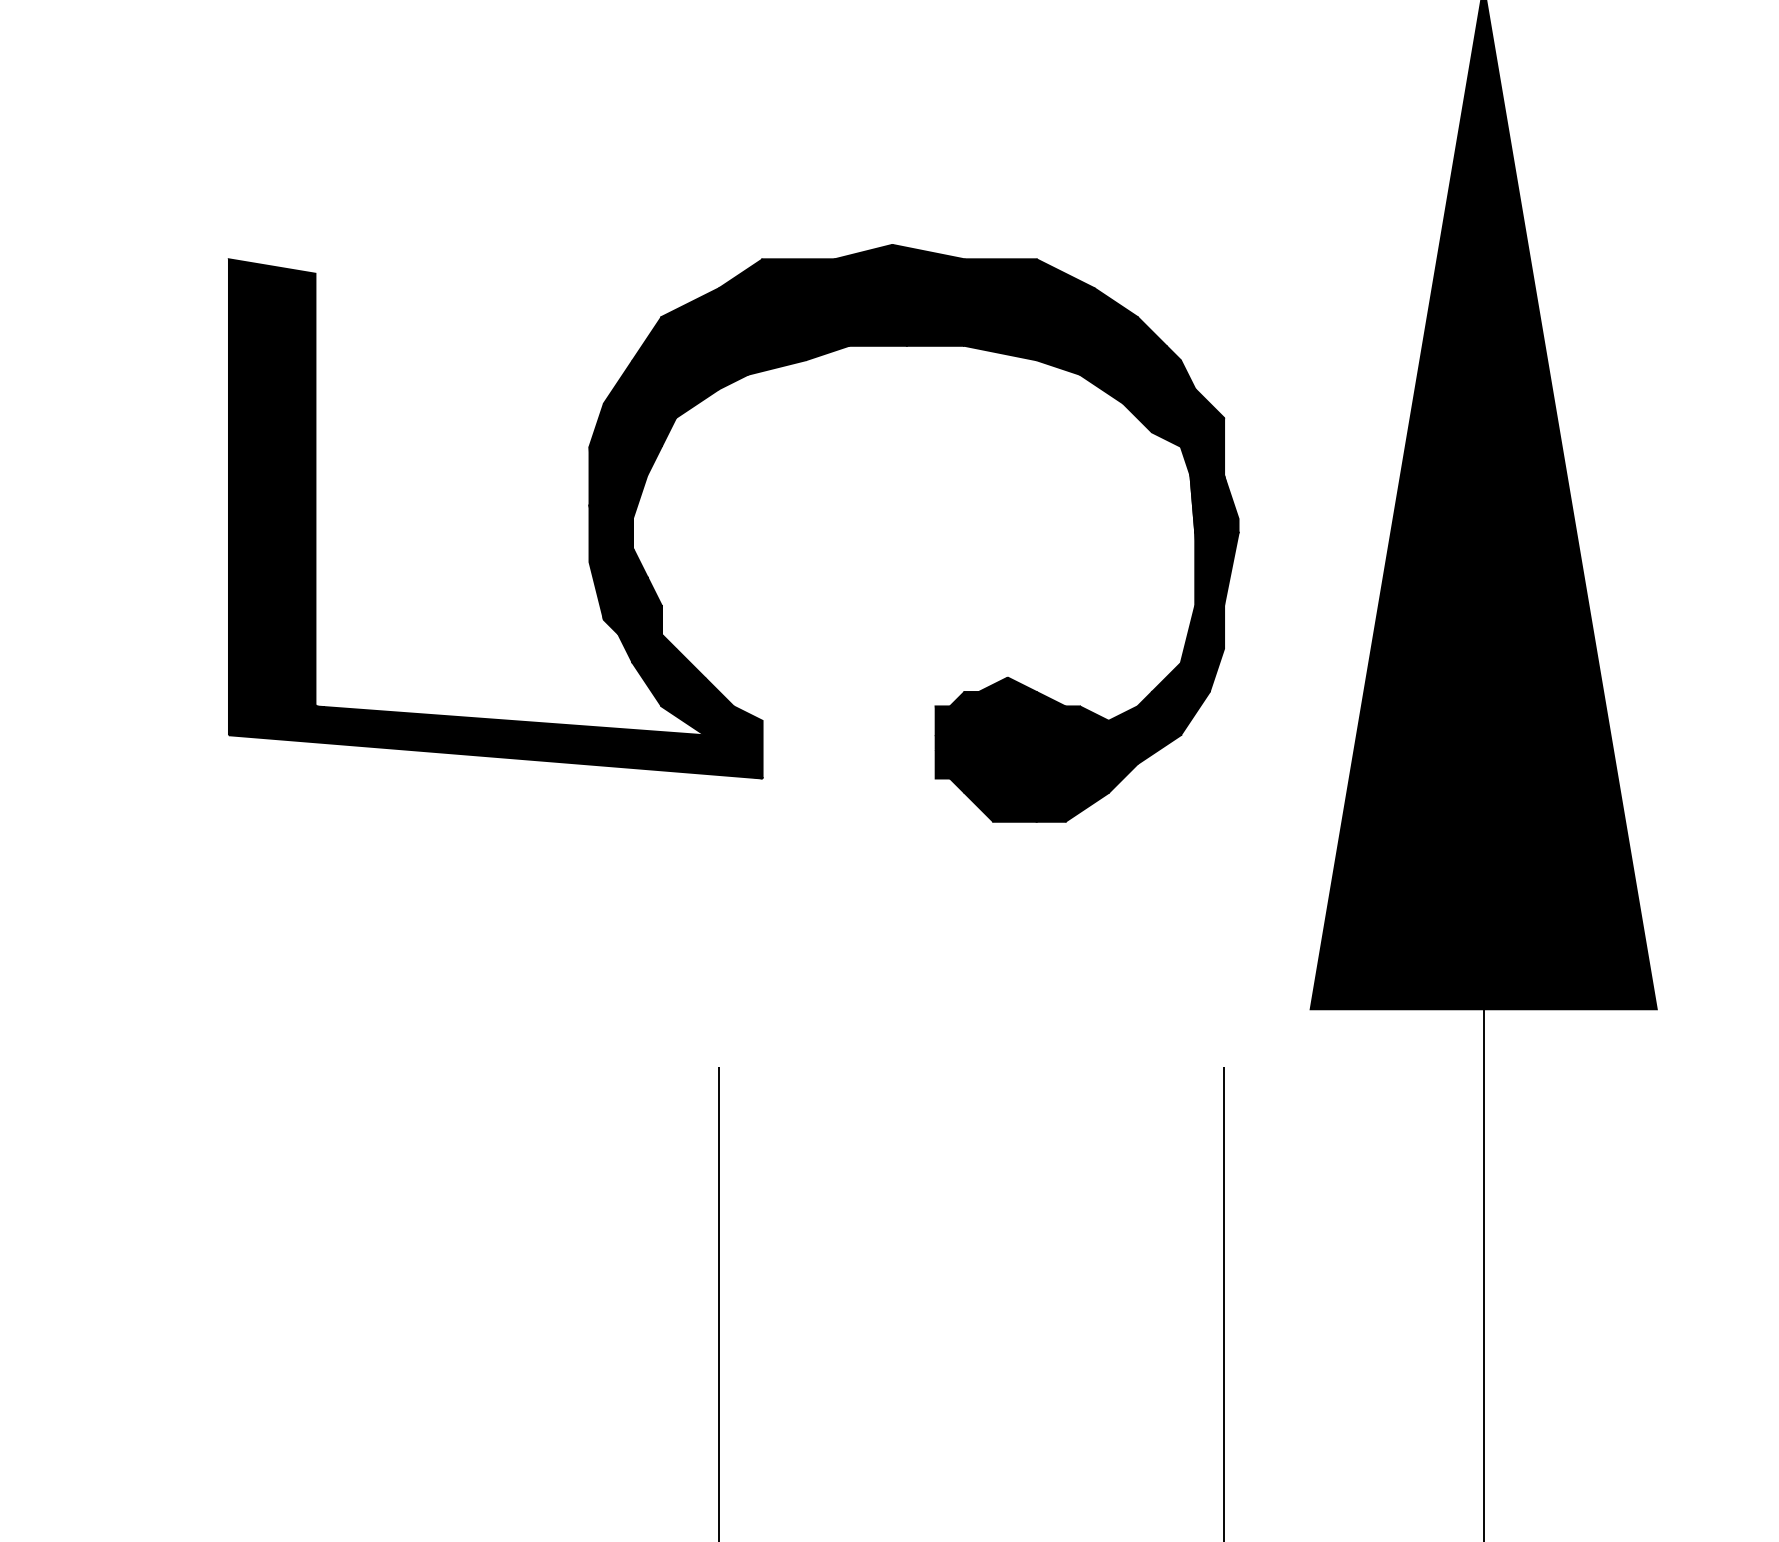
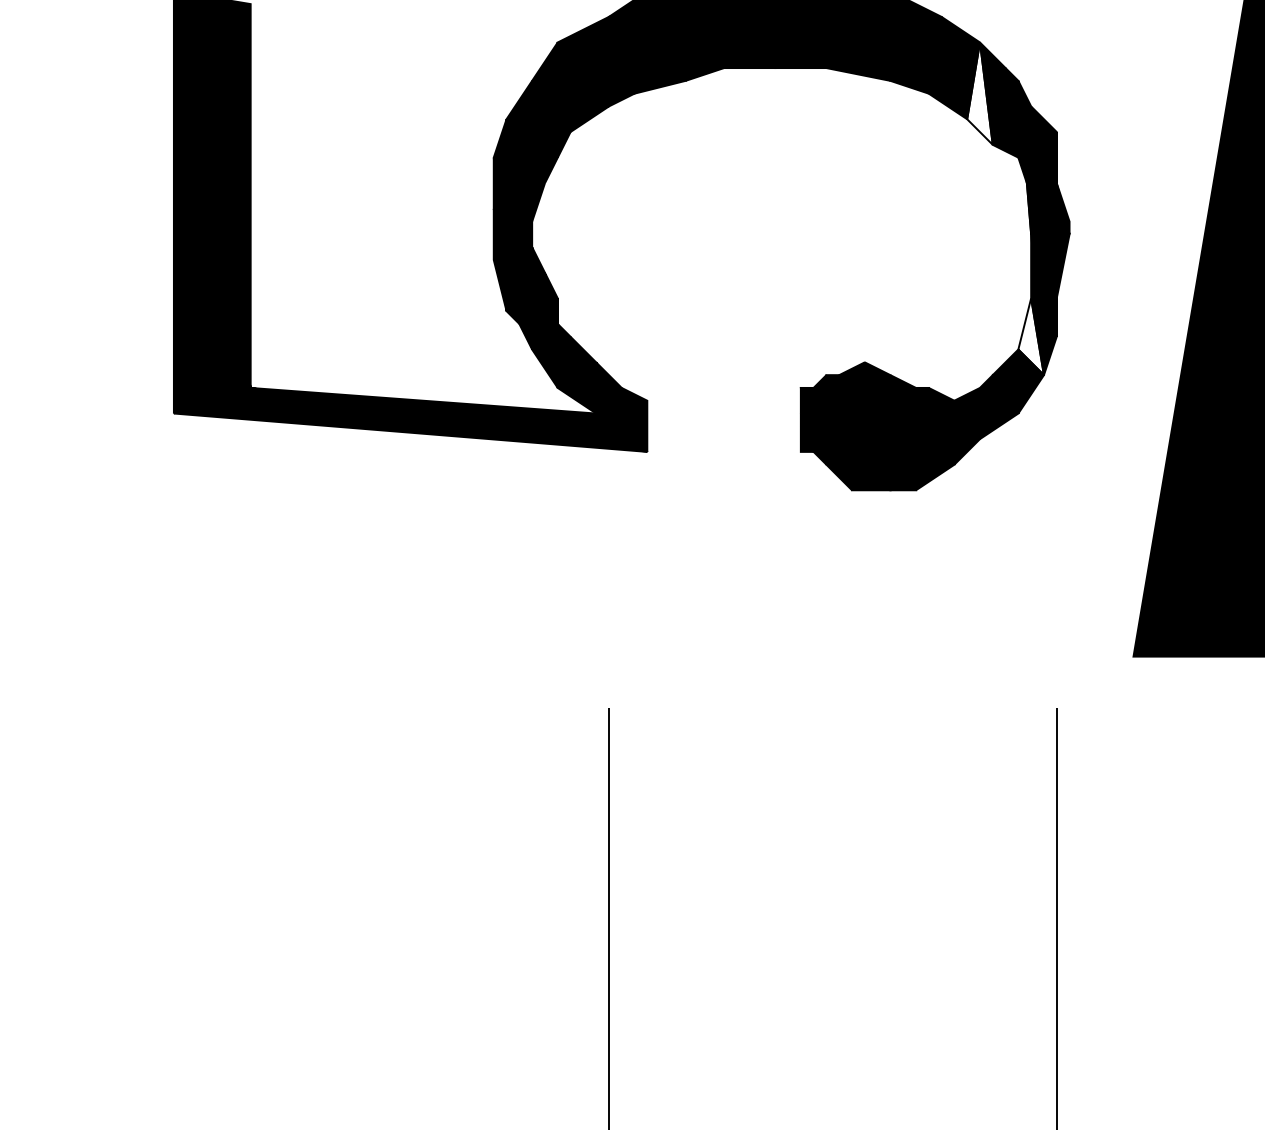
fill: (1137, 374) -> (979, 93), removed
fill: (1194, 648) -> (1030, 336), removed

